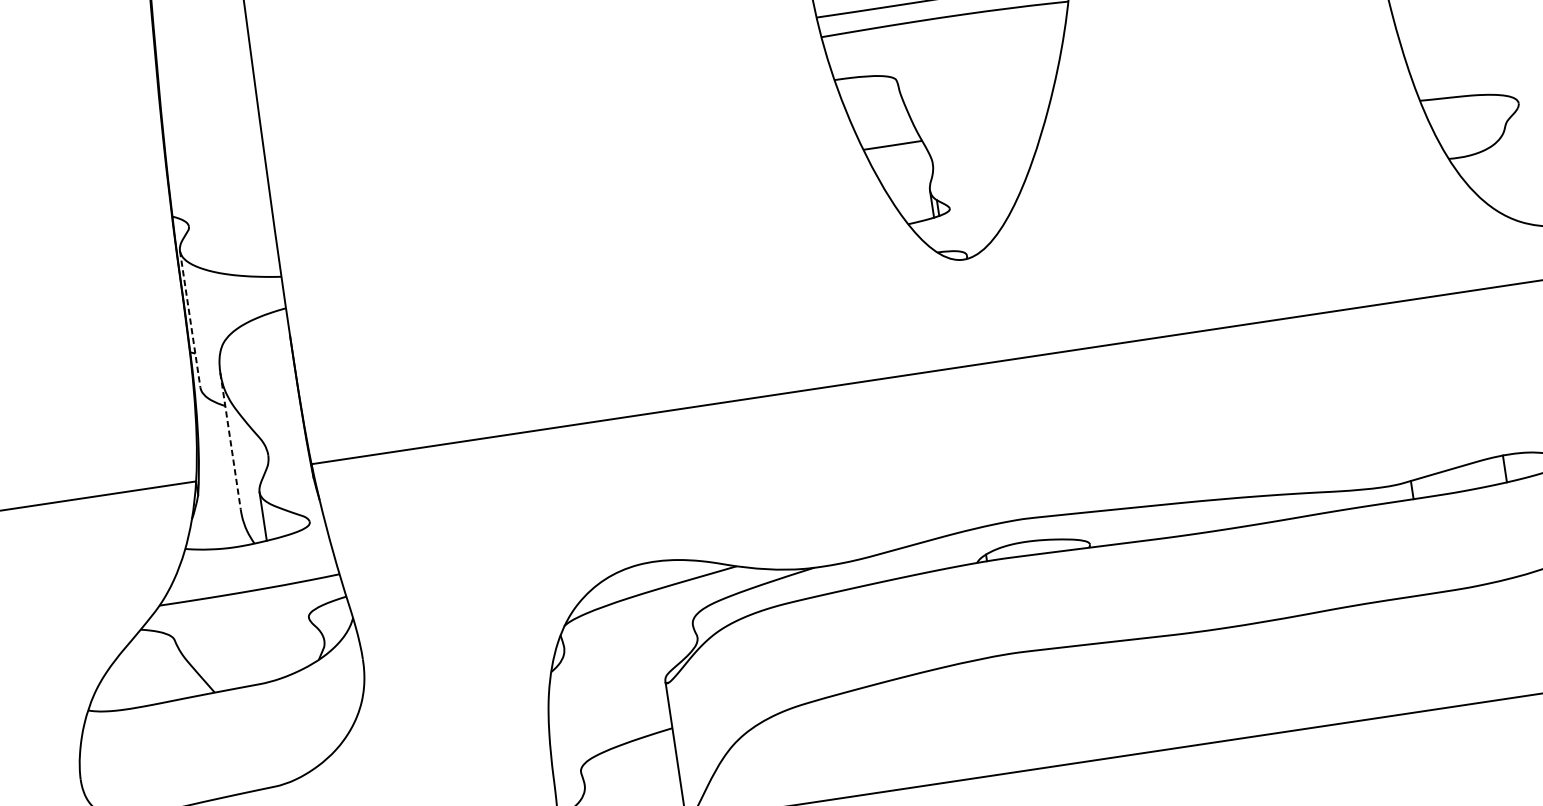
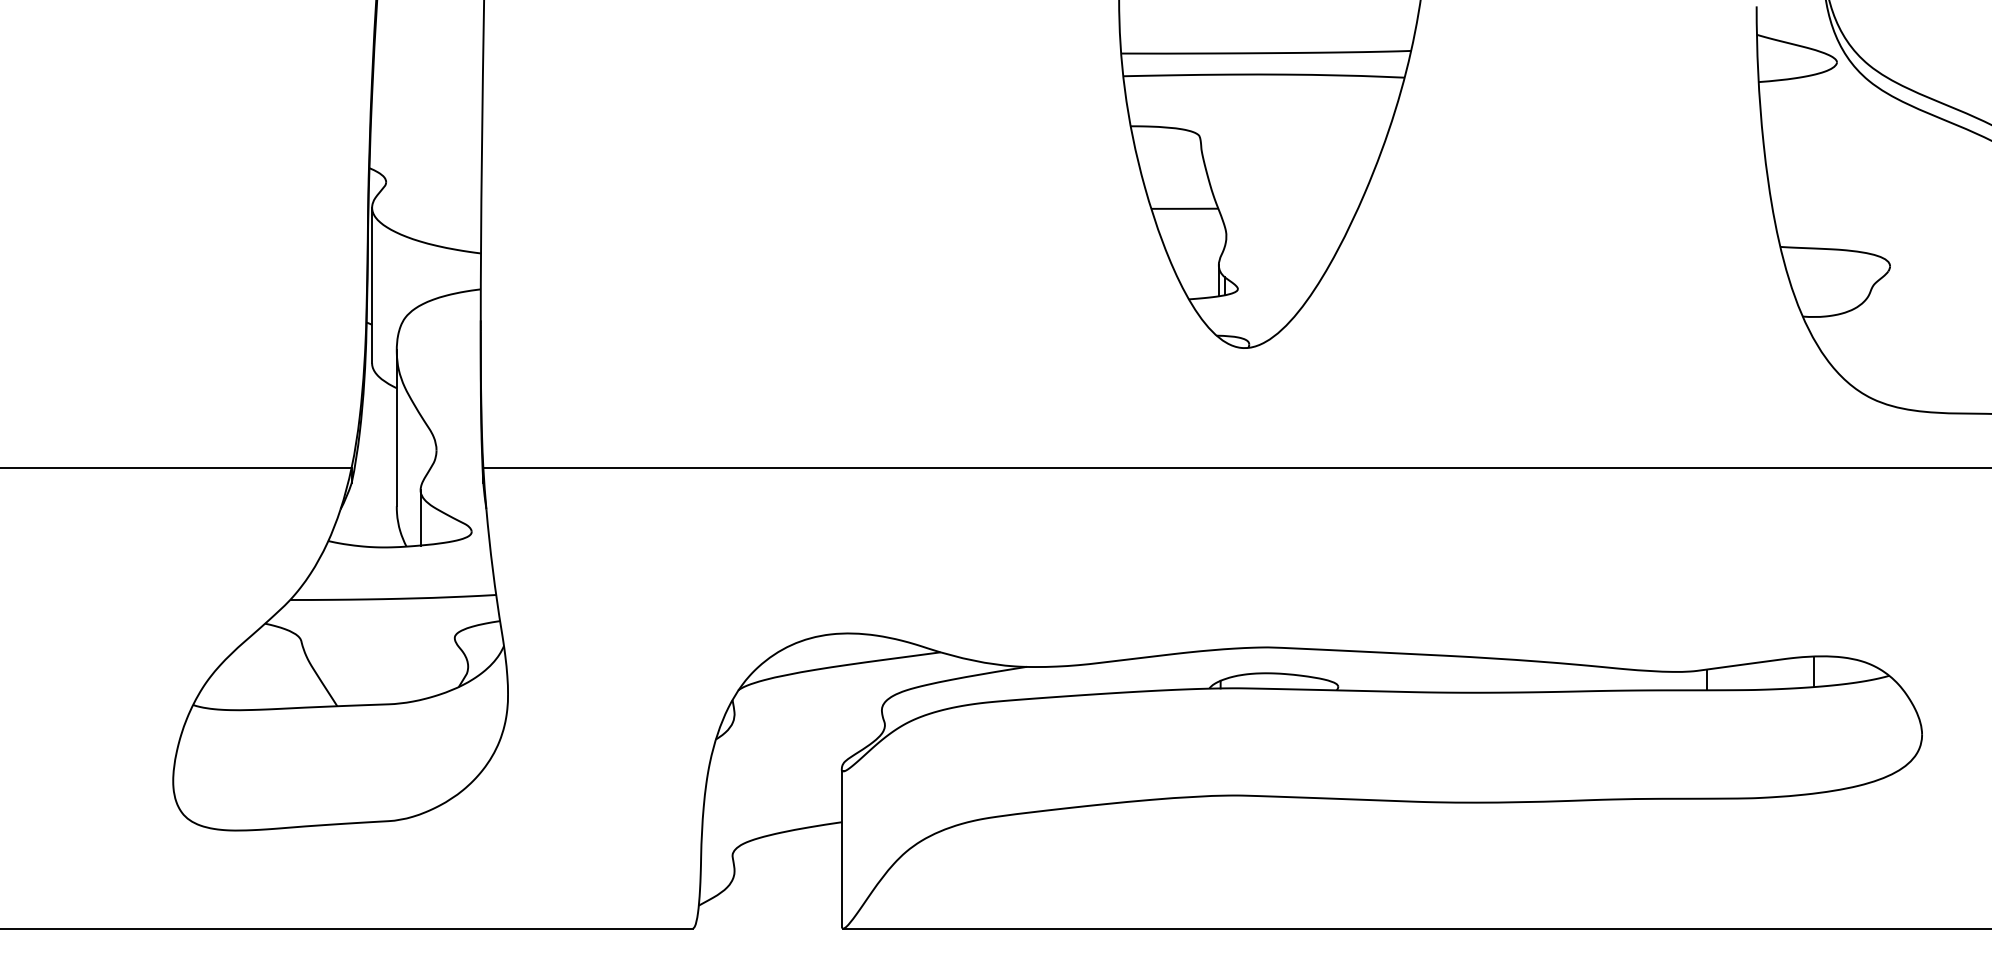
line: (190, 319) -> (372, 285), dashed -> solid
line: (230, 441) -> (396, 428), dashed -> solid

